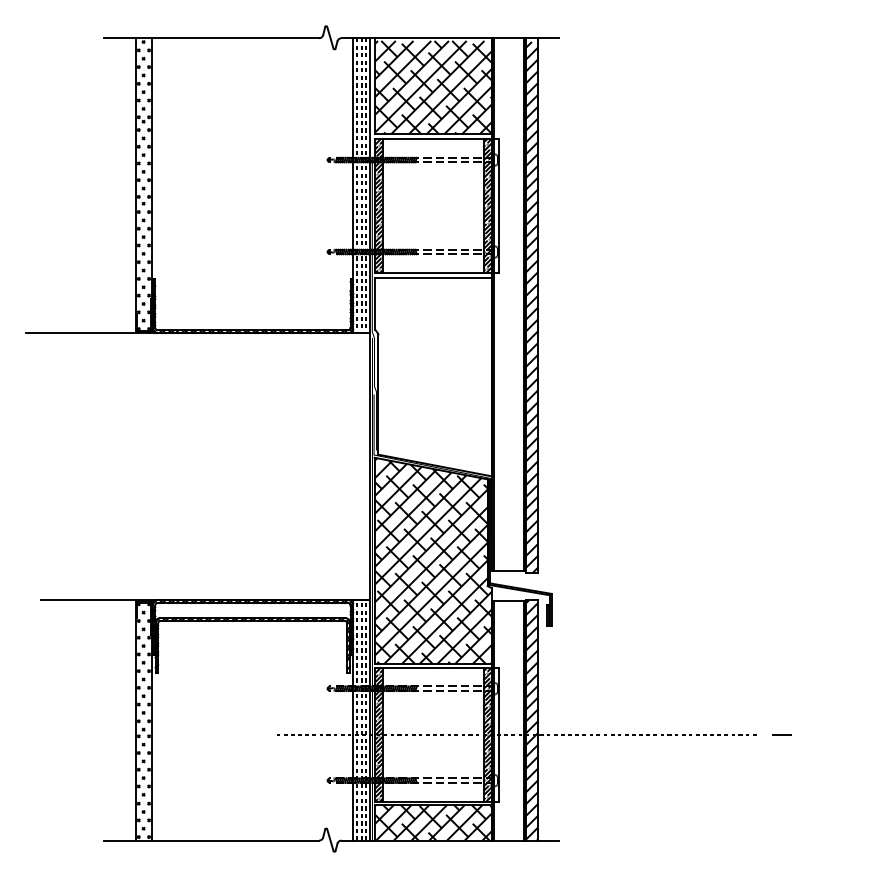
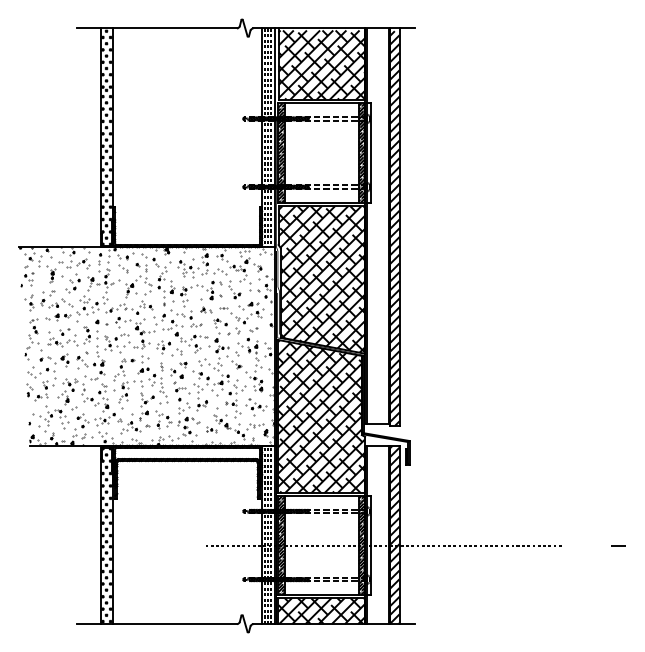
hatch: (433, 376) -> (321, 279), added
hatch: (197, 466) -> (146, 346), added
line: (782, 734) -> (618, 545), moved

